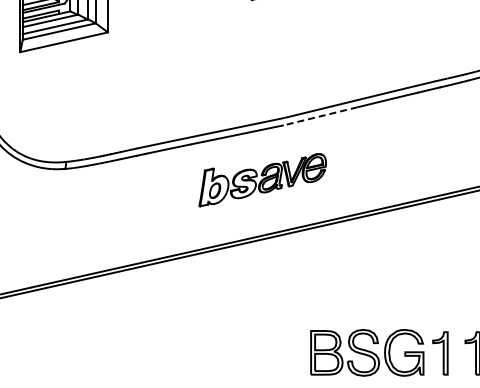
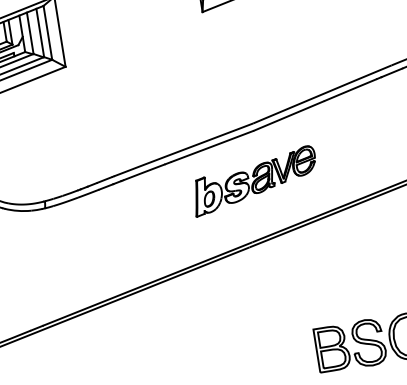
line: (320, 116) -> (288, 116), dashed -> solid
part: (262, 180) -> (254, 181), moved

